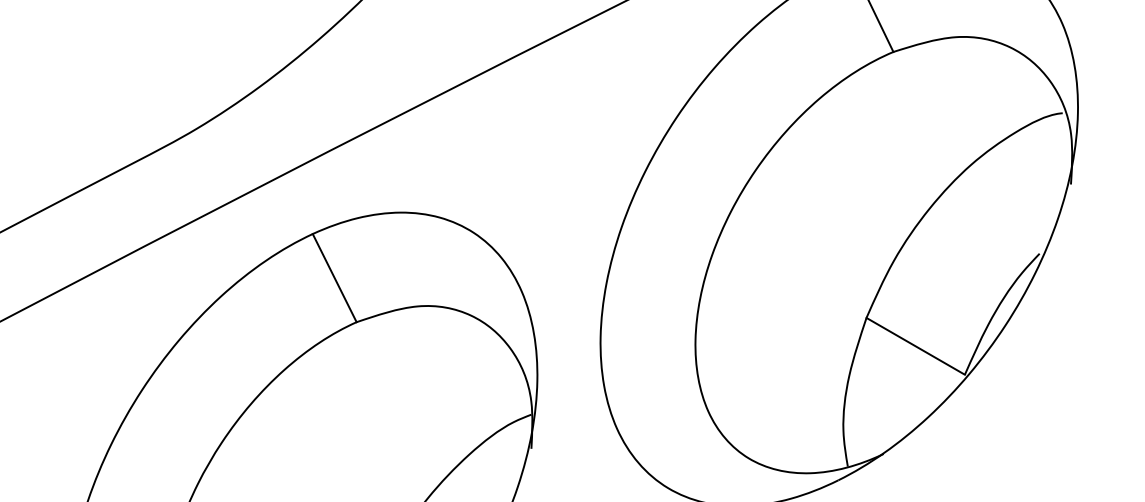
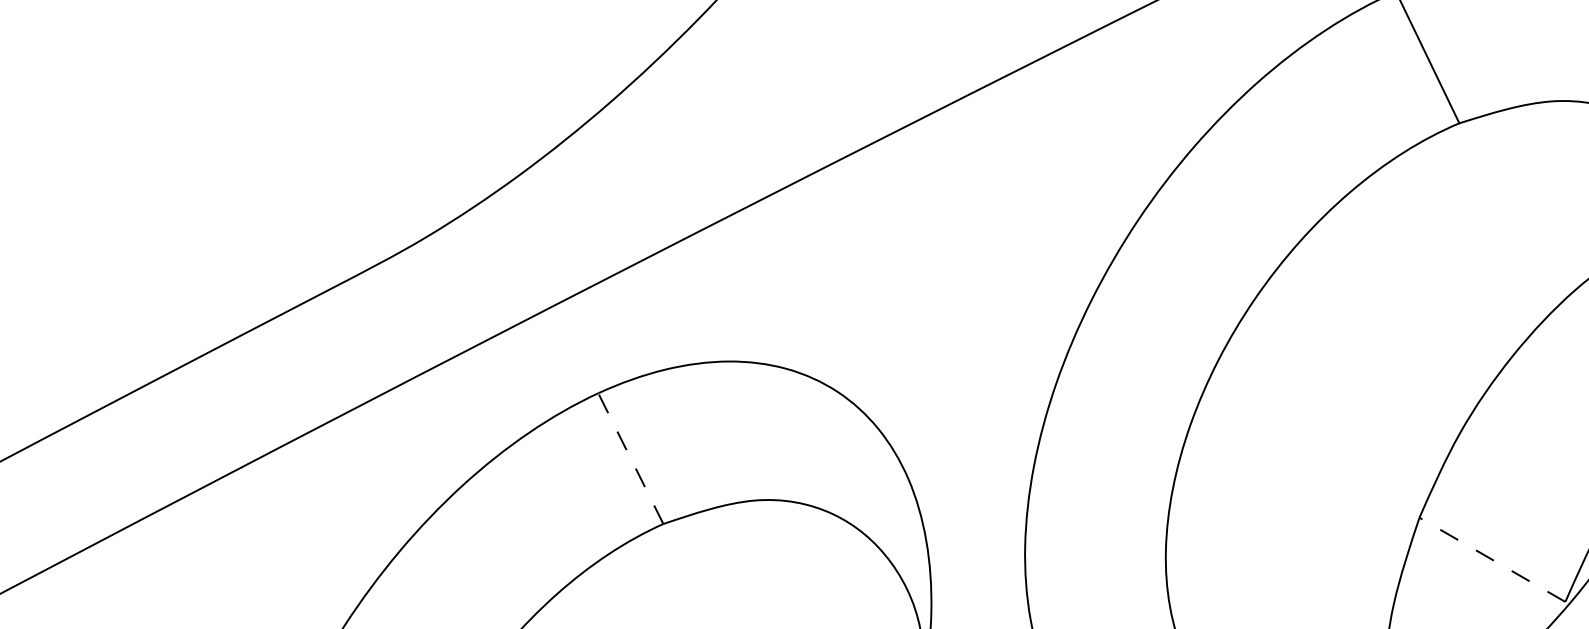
line: (334, 277) -> (630, 457), solid -> dashed
line: (915, 346) -> (1492, 560), solid -> dashed

